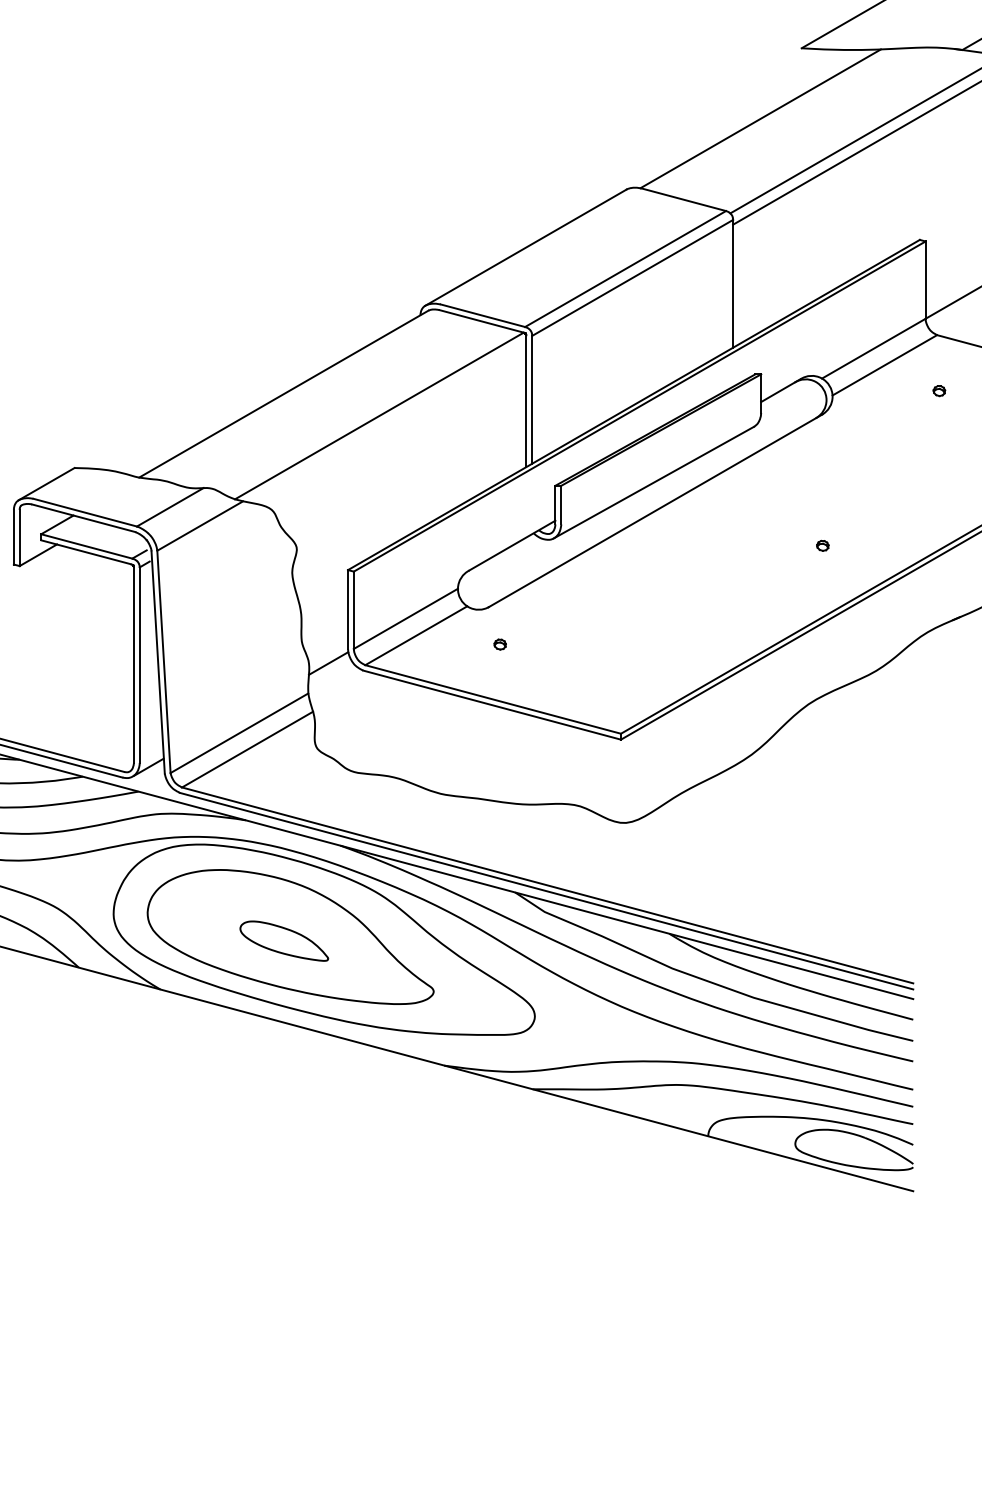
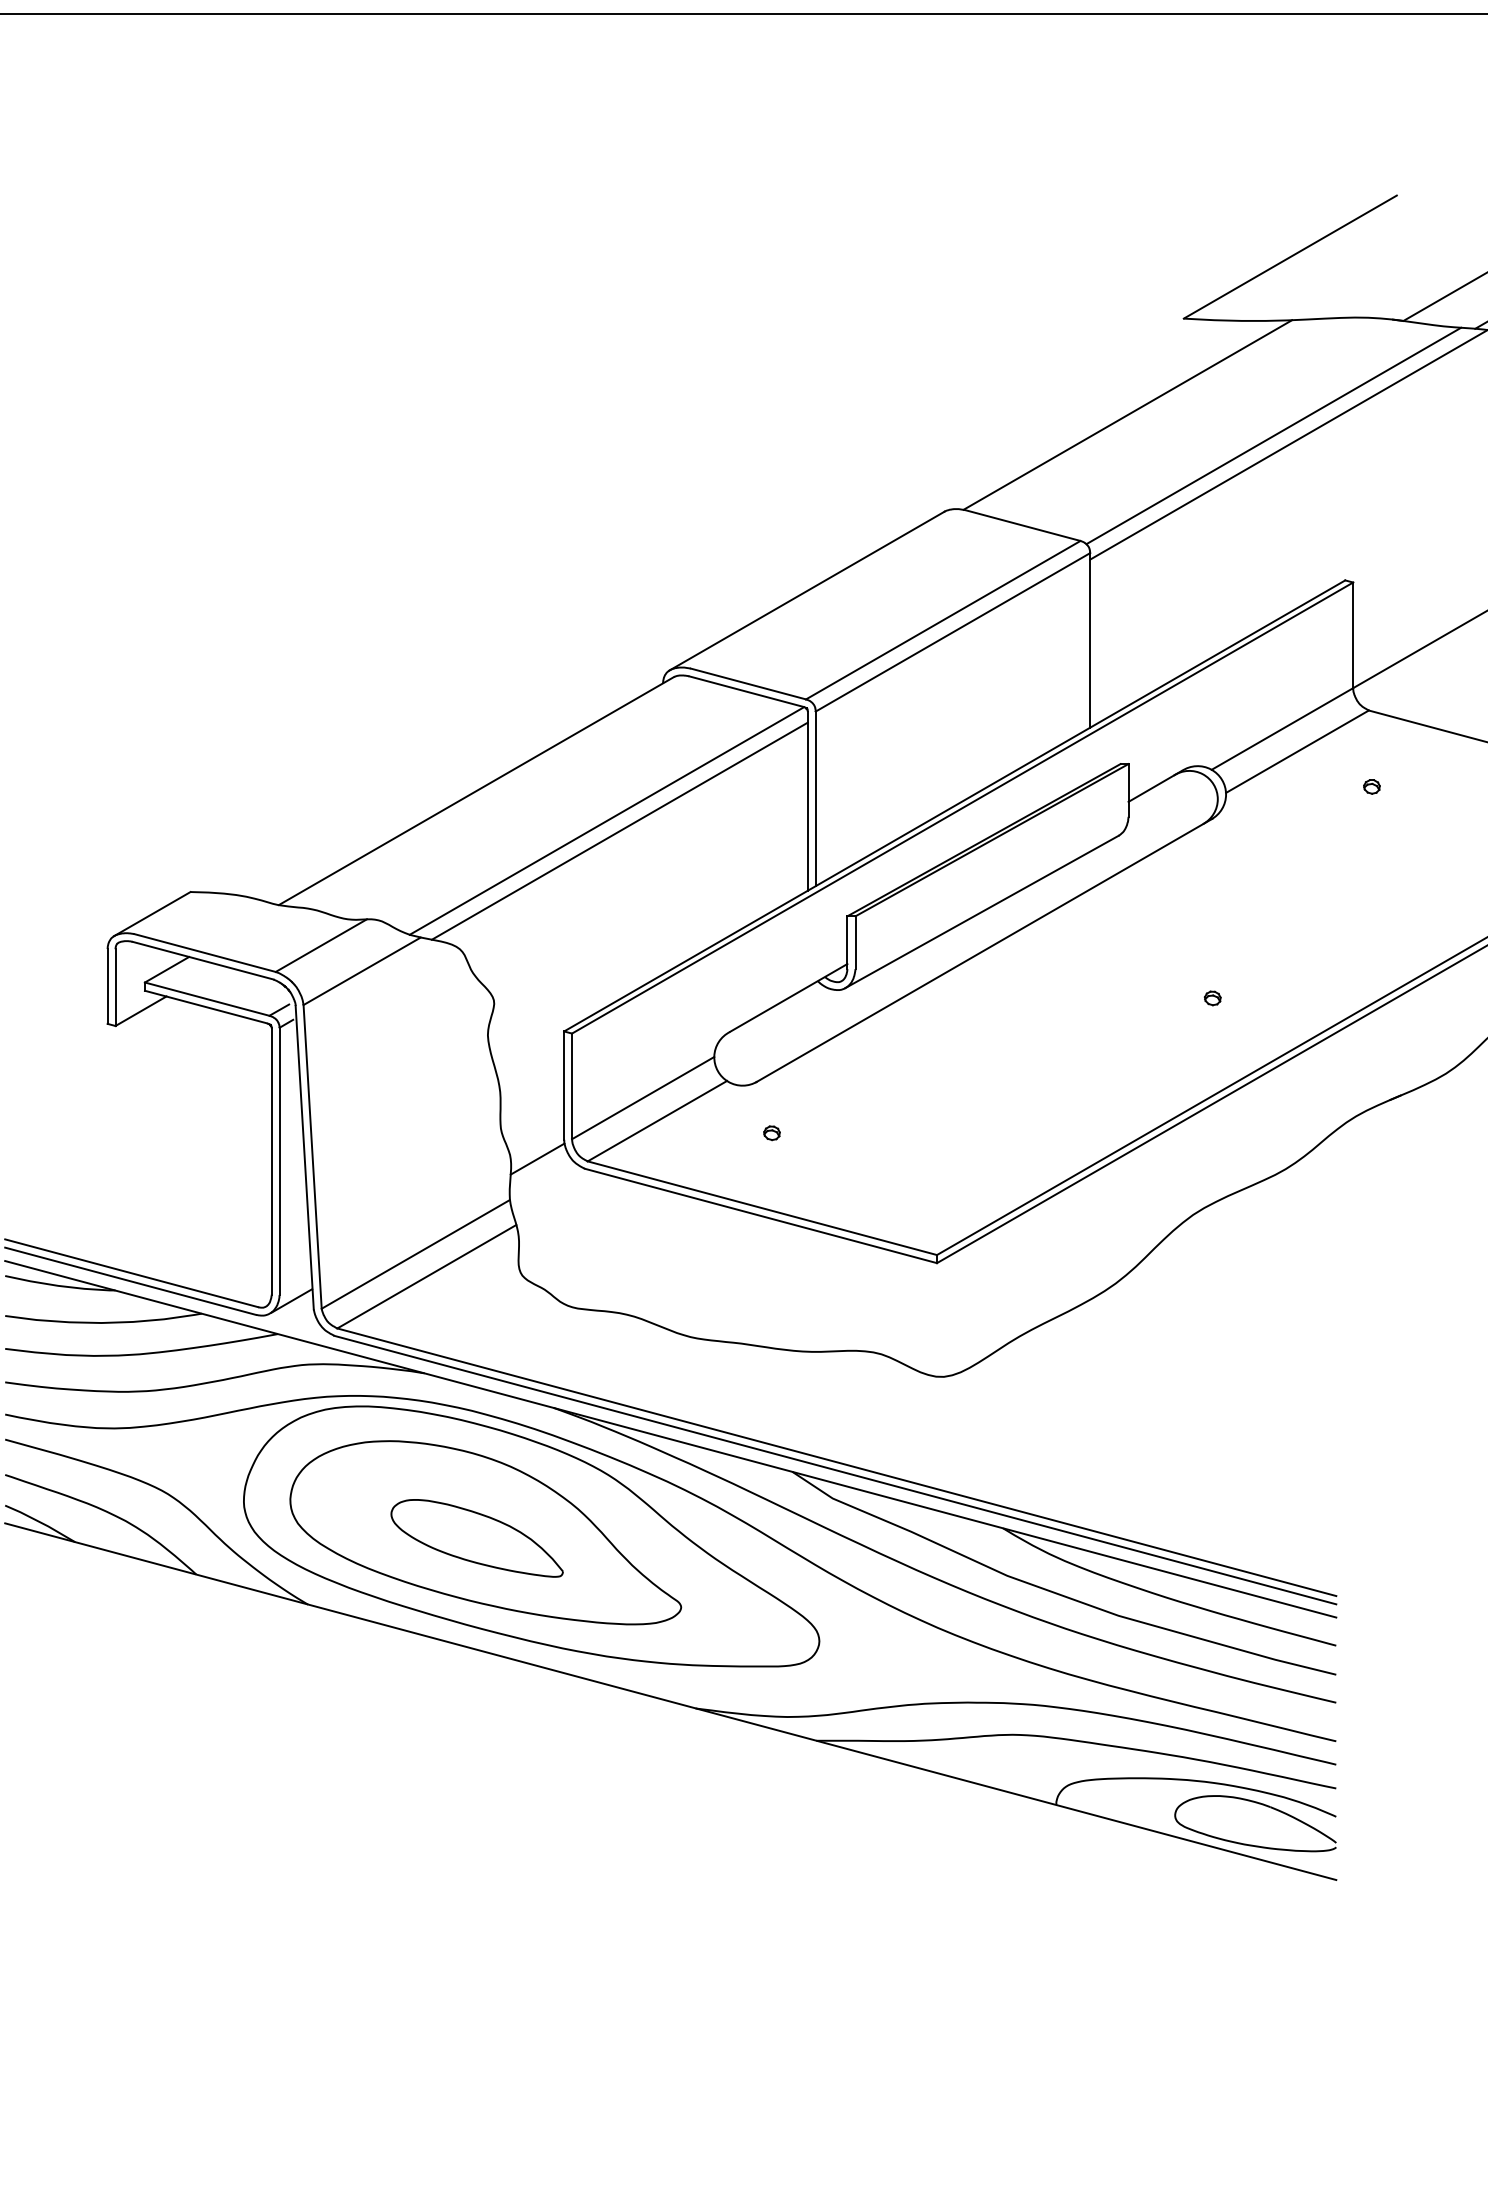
line: (388, 422) -> (619, 830), added
part: (283, 941) -> (476, 1538), size x1.43

